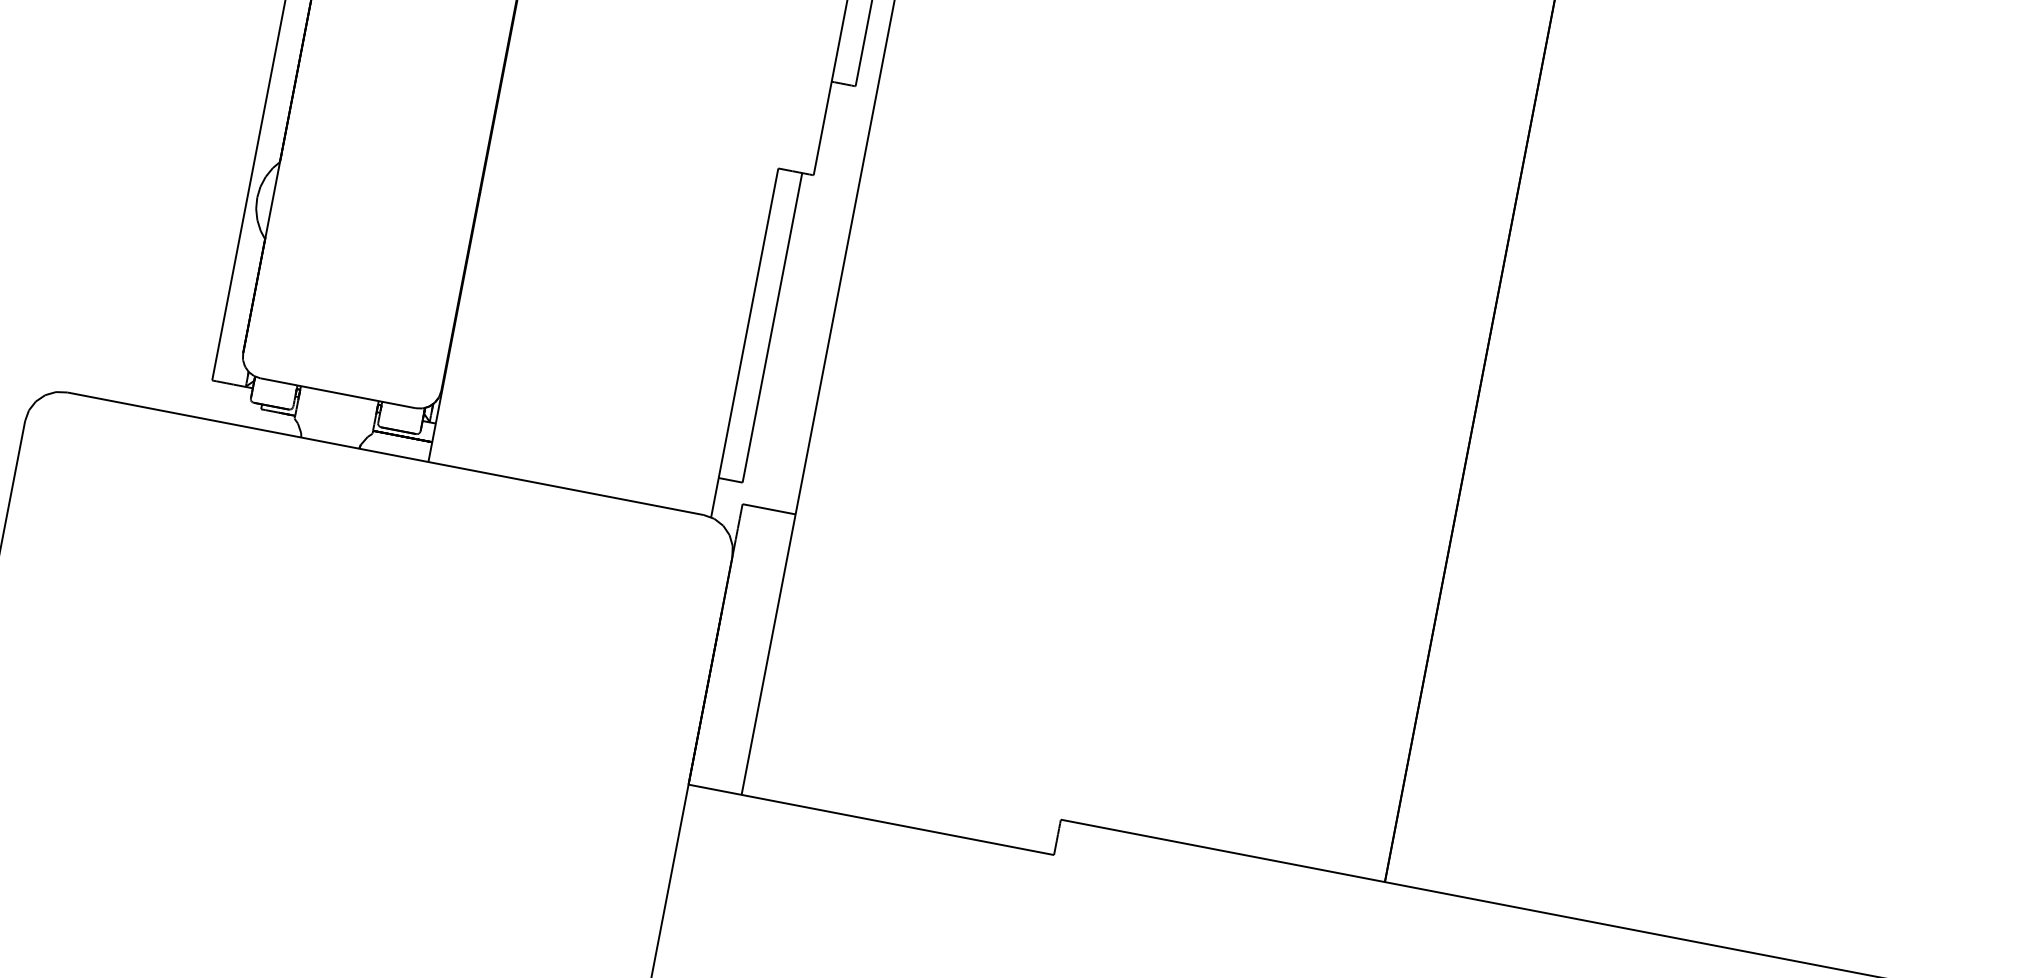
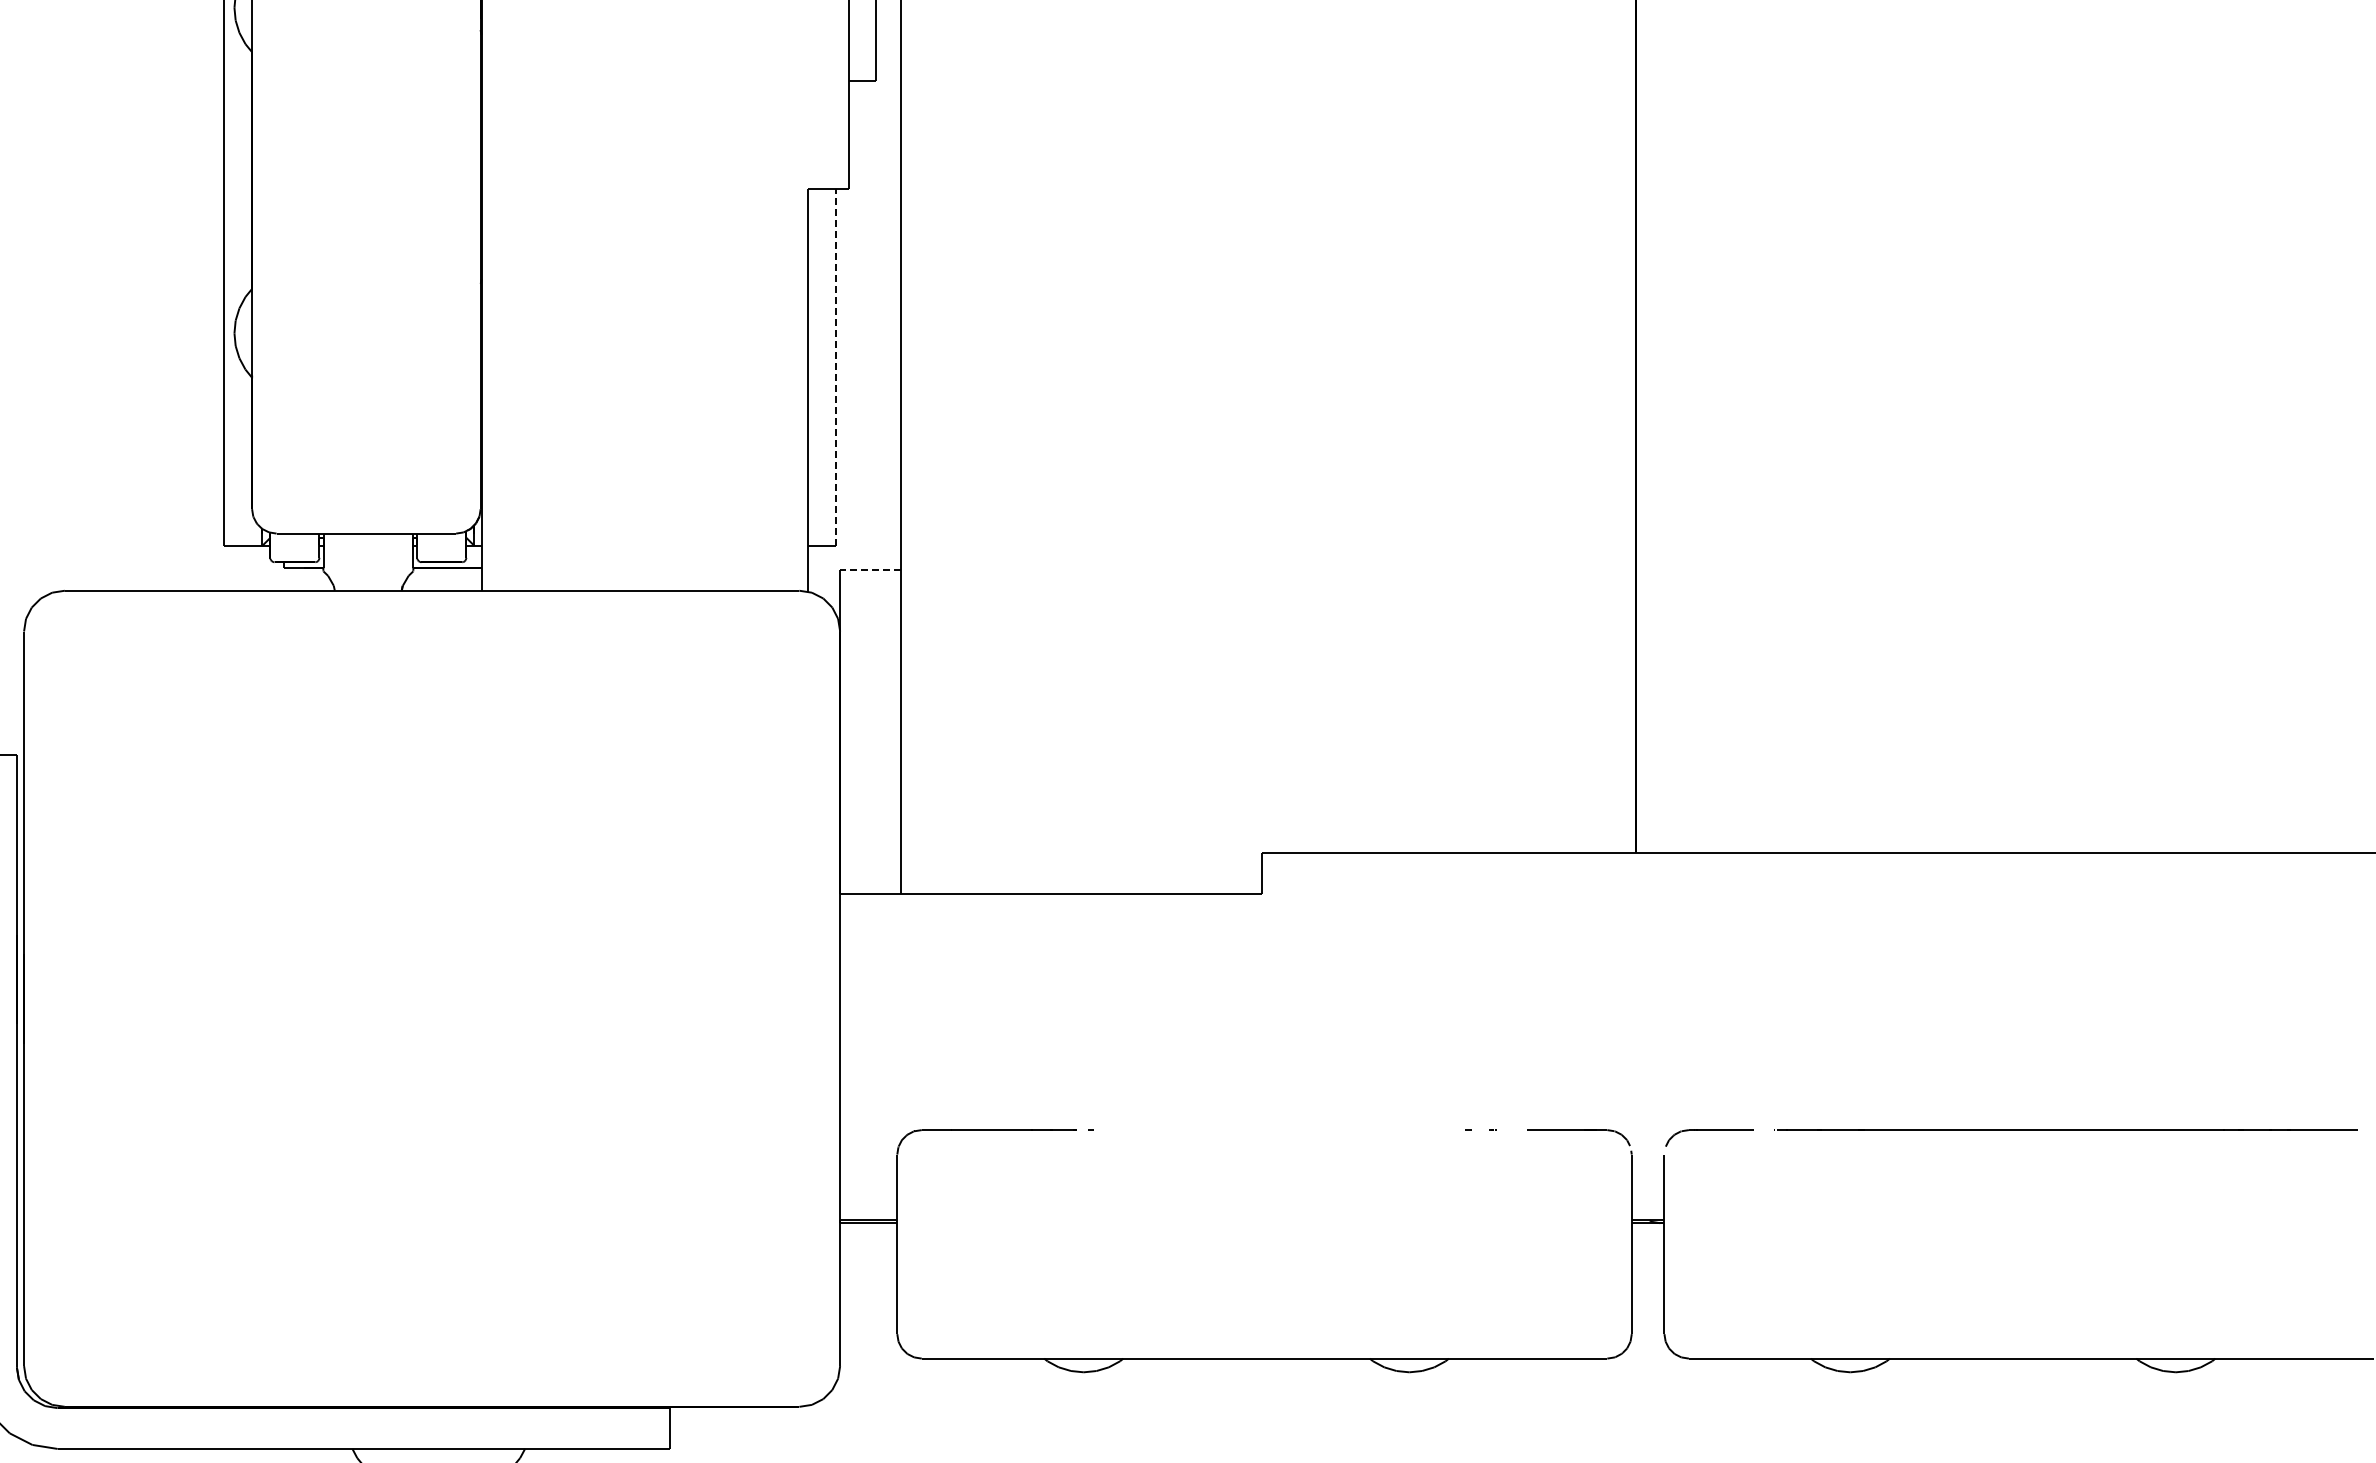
line: (772, 327) -> (835, 367), solid -> dashed
line: (768, 509) -> (870, 570), solid -> dashed

